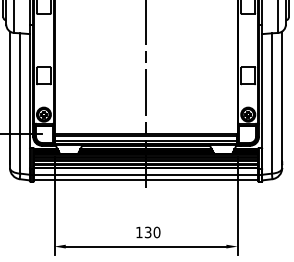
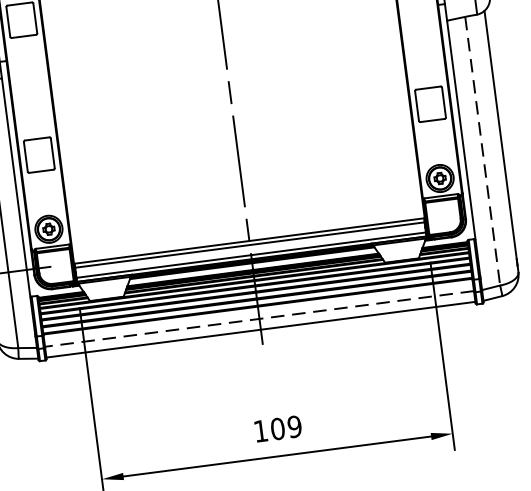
line: (271, 103) -> (481, 151), solid -> dashed
line: (145, 174) -> (258, 318), solid -> dashed
text: (152, 232) -> (286, 427), 130 -> 109

